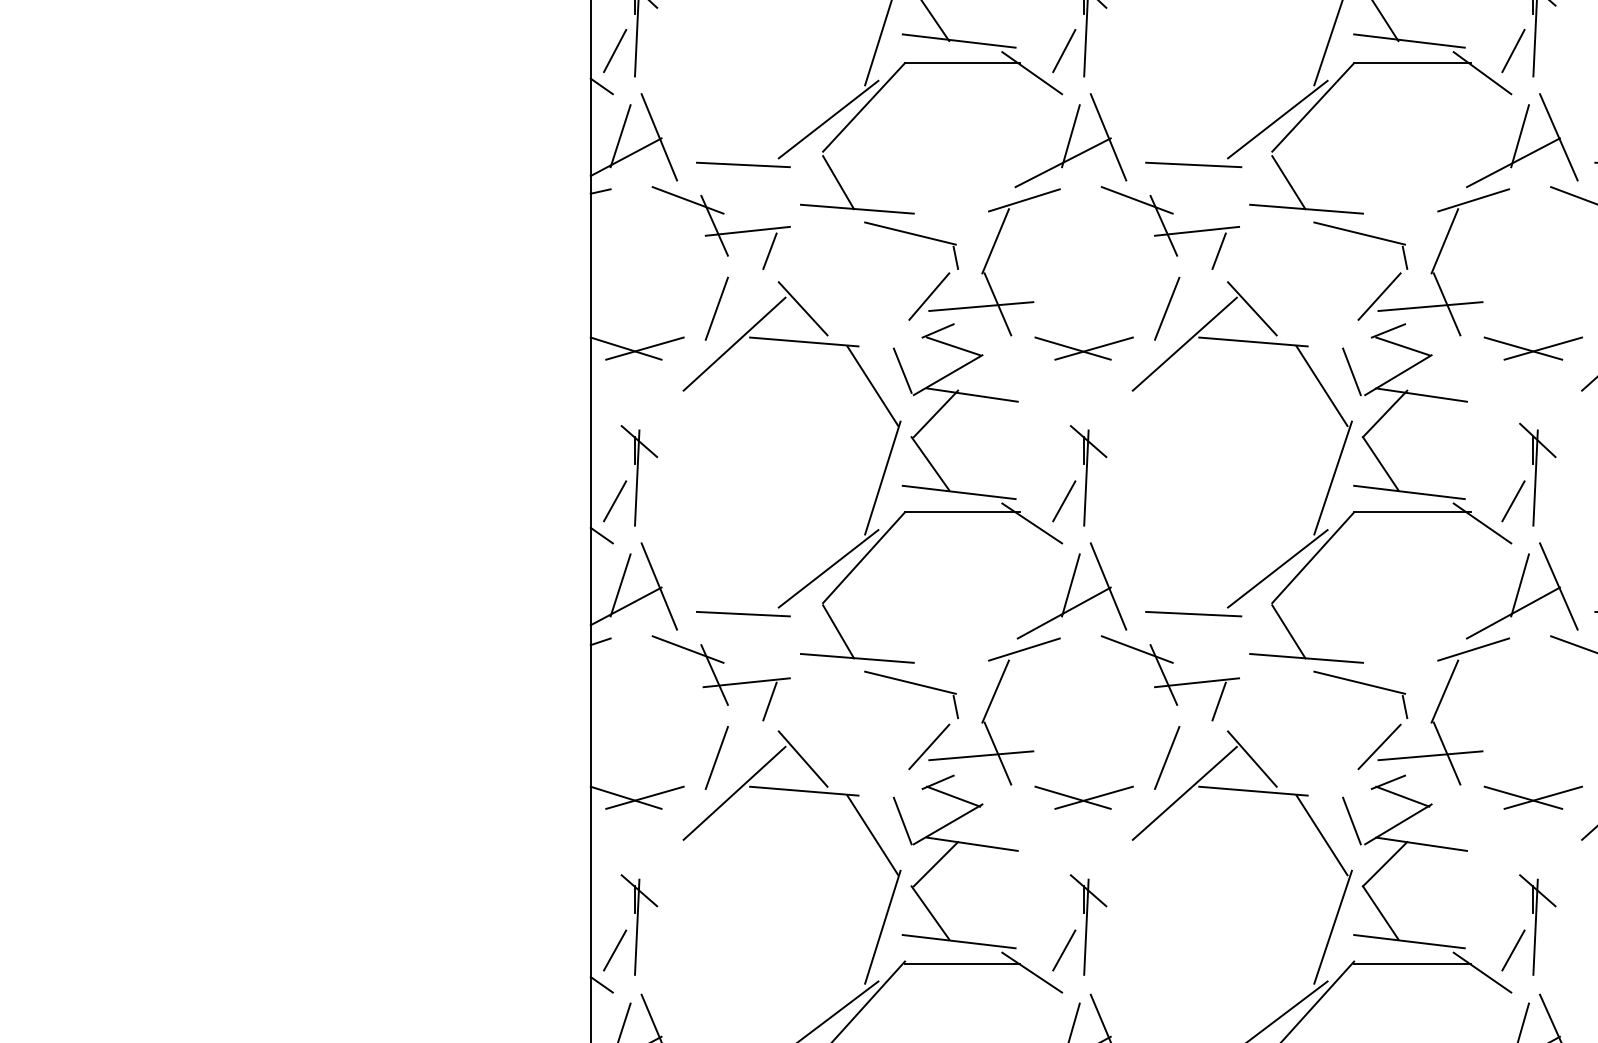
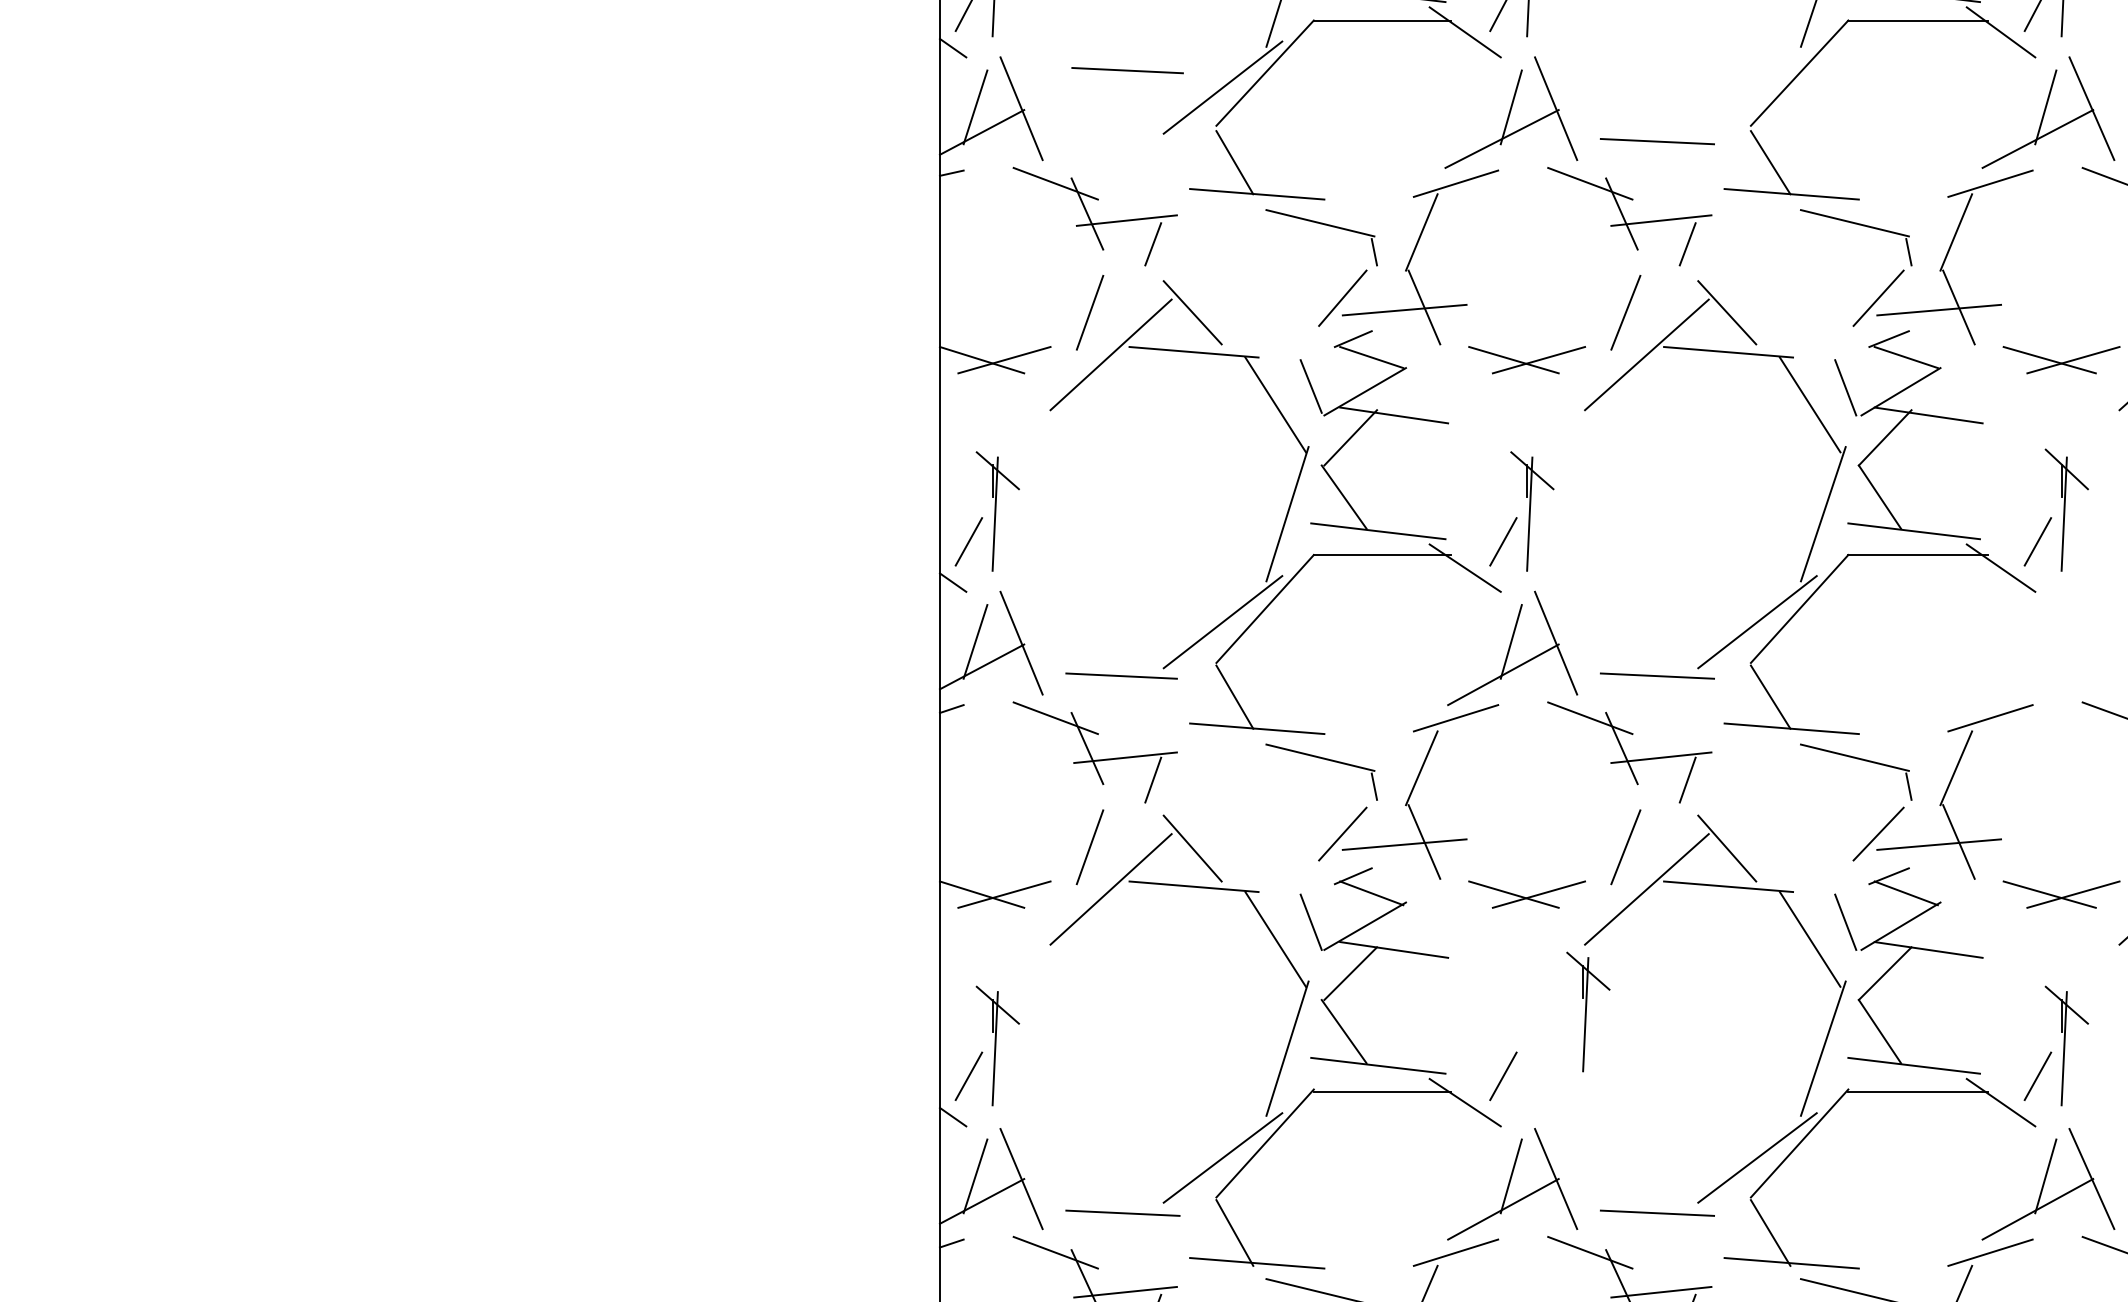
line: (1277, 119) -> (1757, 87), removed
line: (743, 164) -> (1127, 70), moved
part: (1522, 590) -> (2048, 648), removed
part: (1088, 924) -> (1588, 1011), moved

